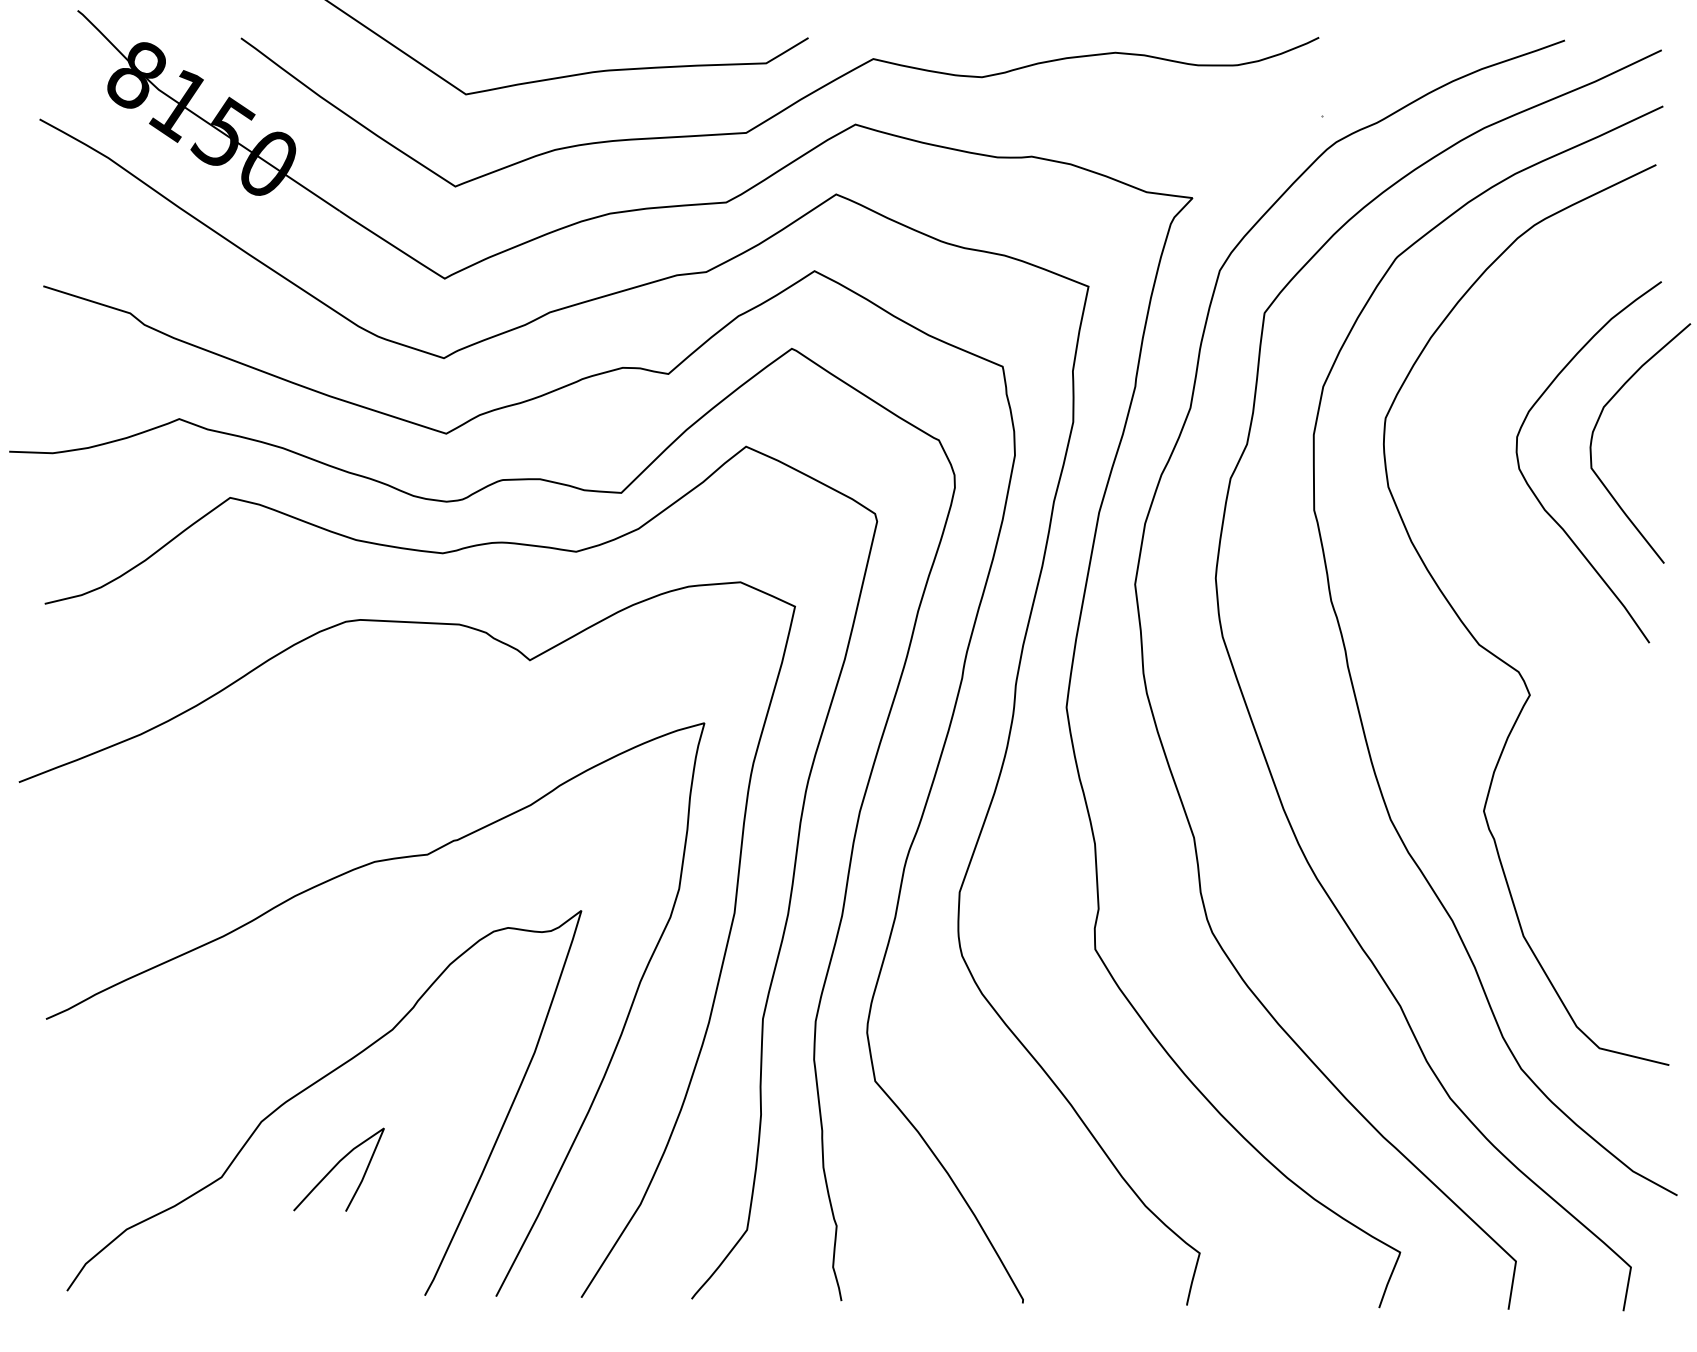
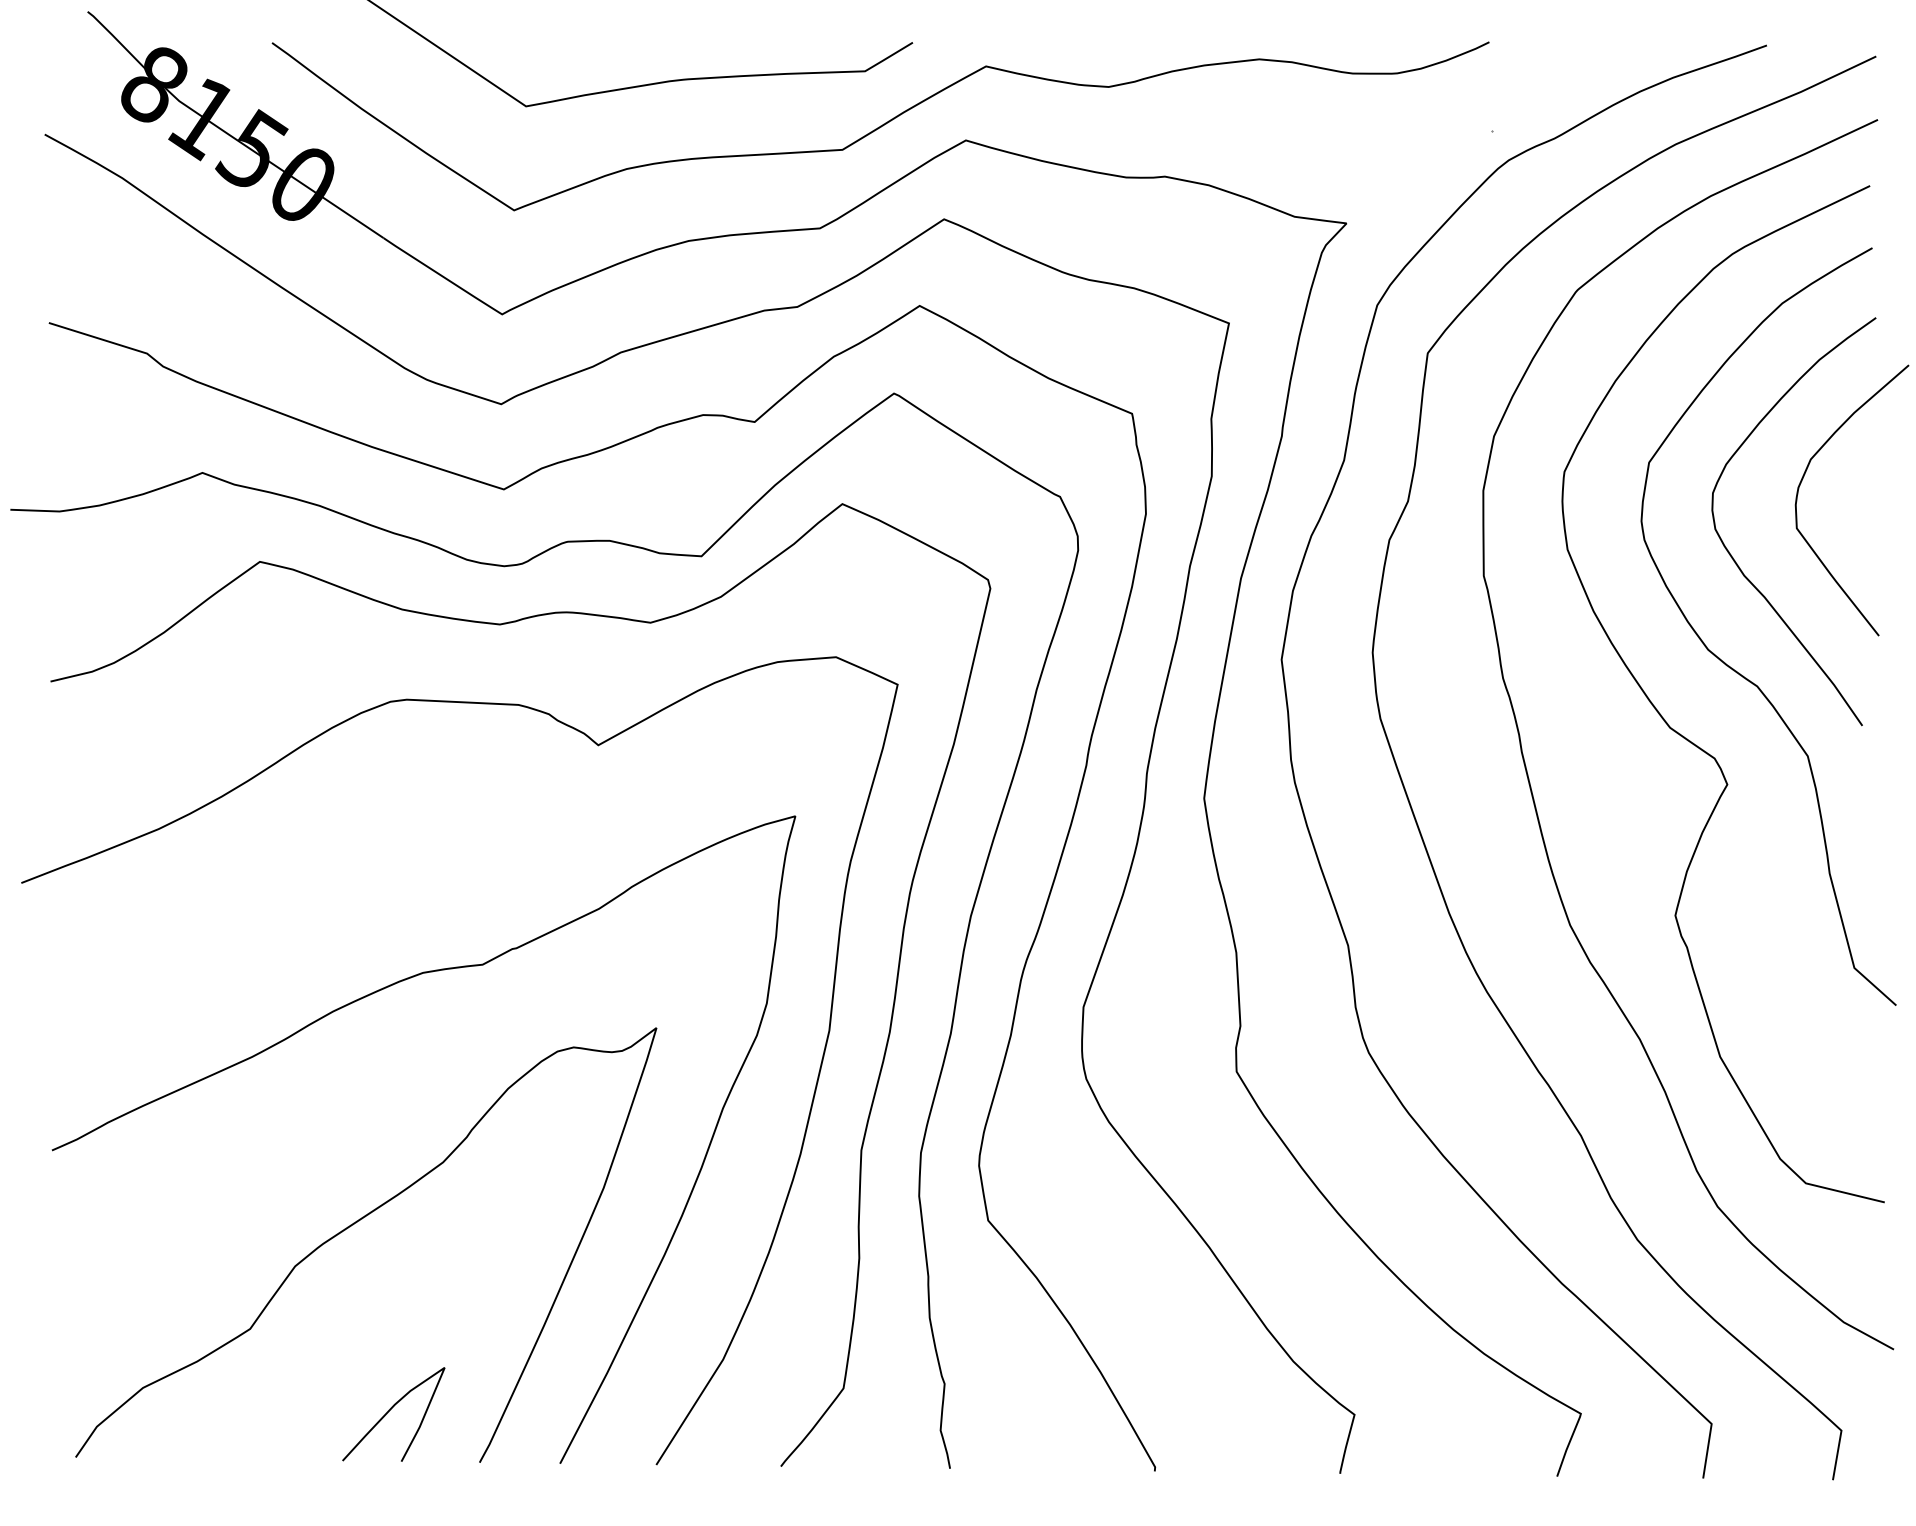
curve: (1538, 594) -> (1736, 670), added
curve: (336, 1166) -> (390, 1410), moved

